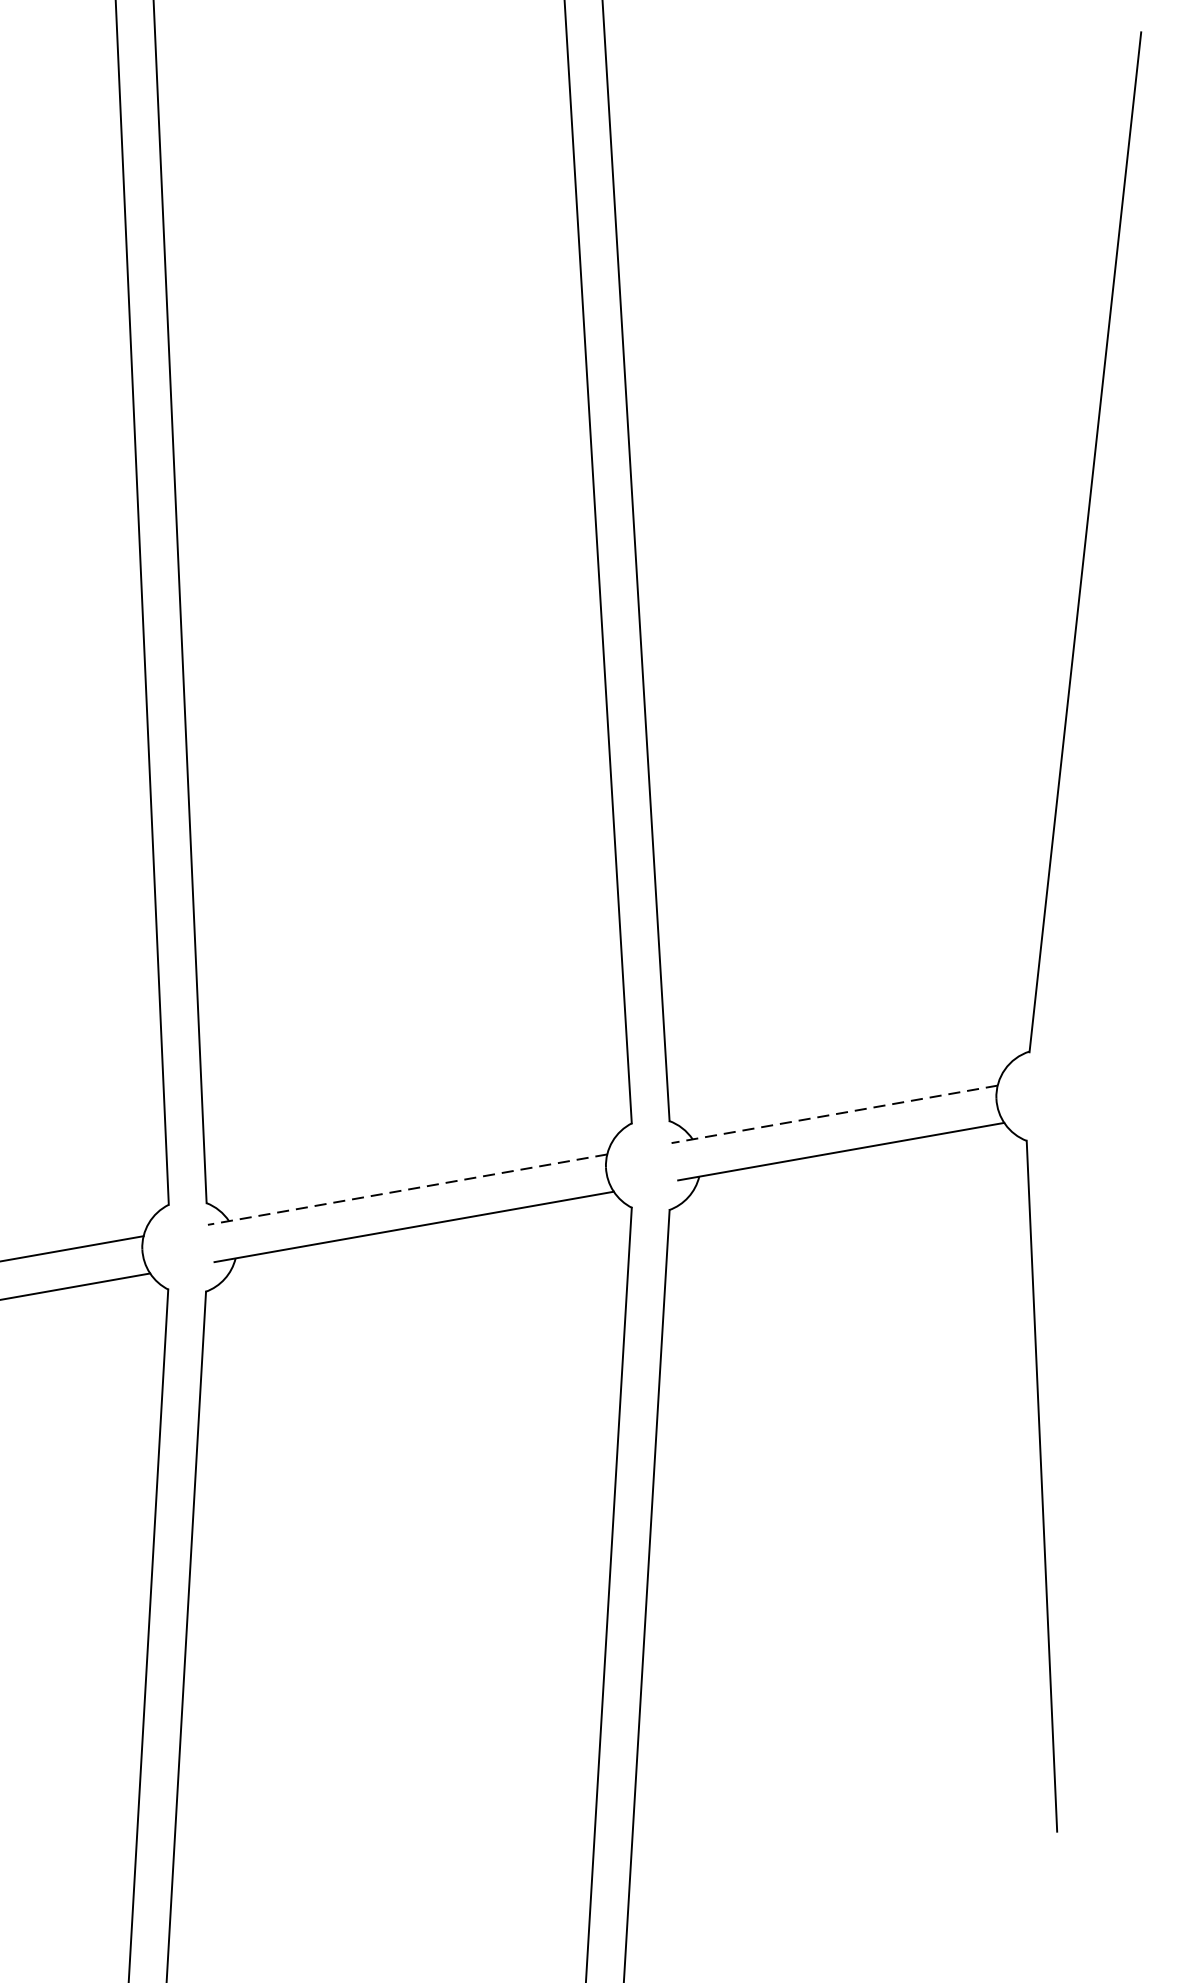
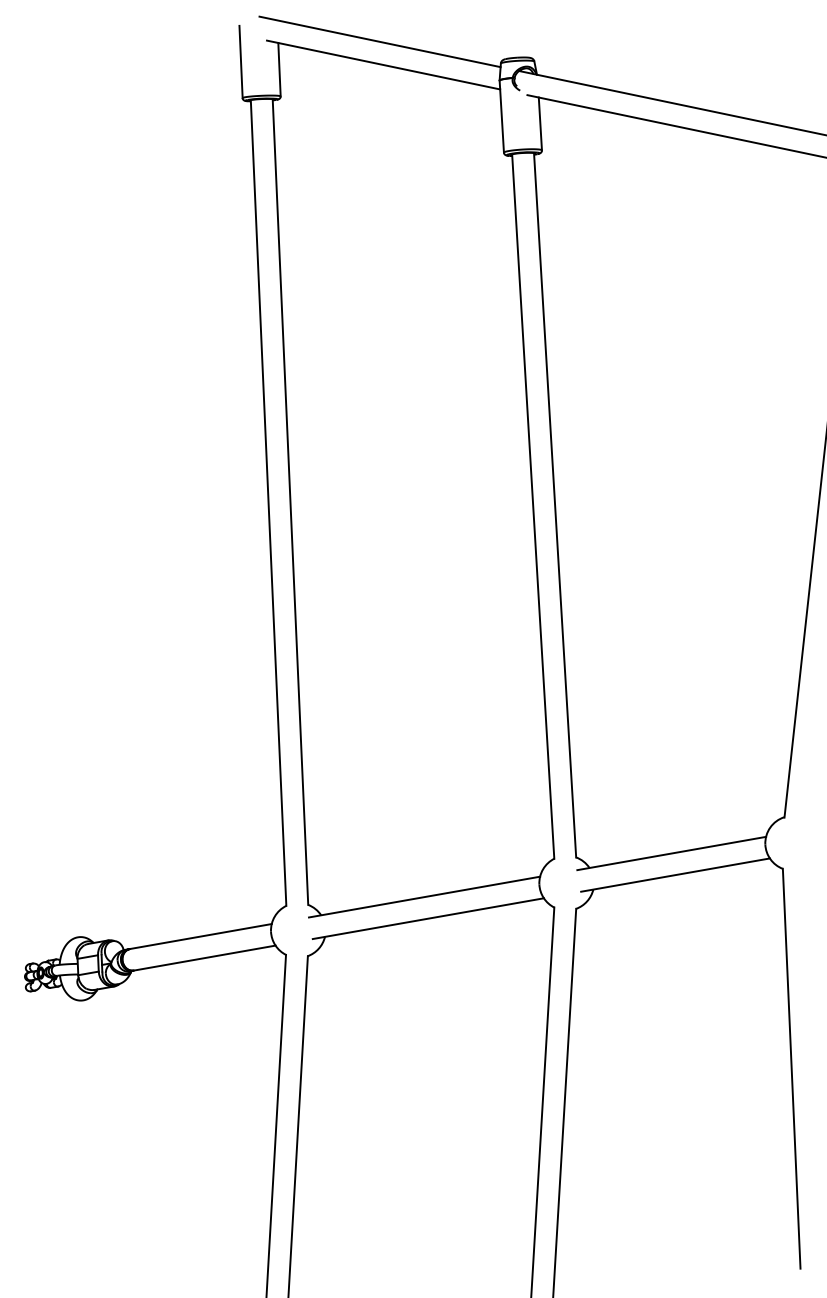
line: (834, 1114) -> (671, 853), dashed -> solid
line: (407, 1190) -> (424, 897), dashed -> solid

